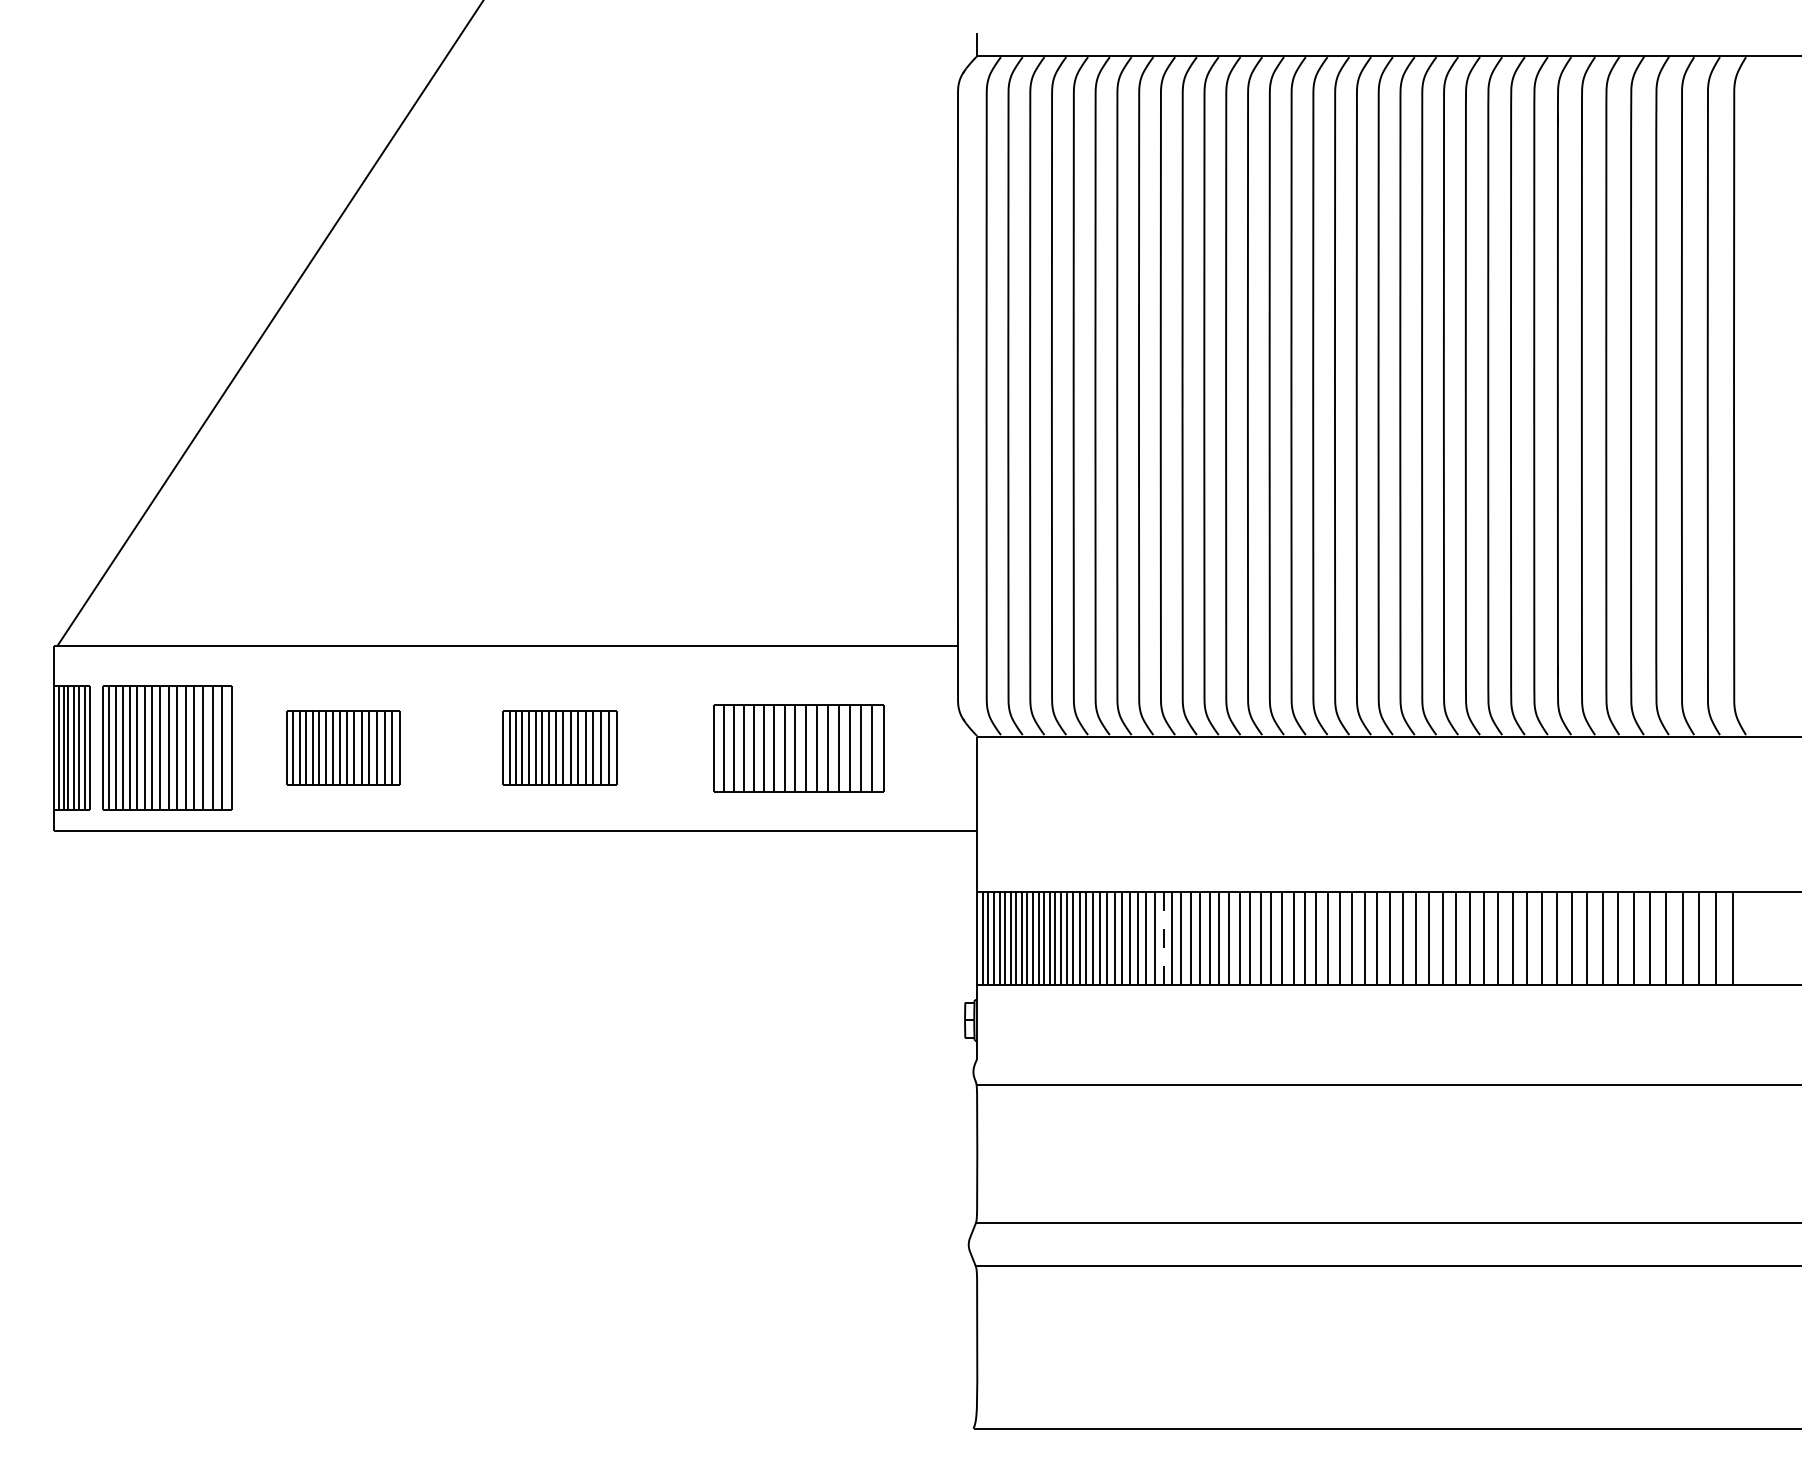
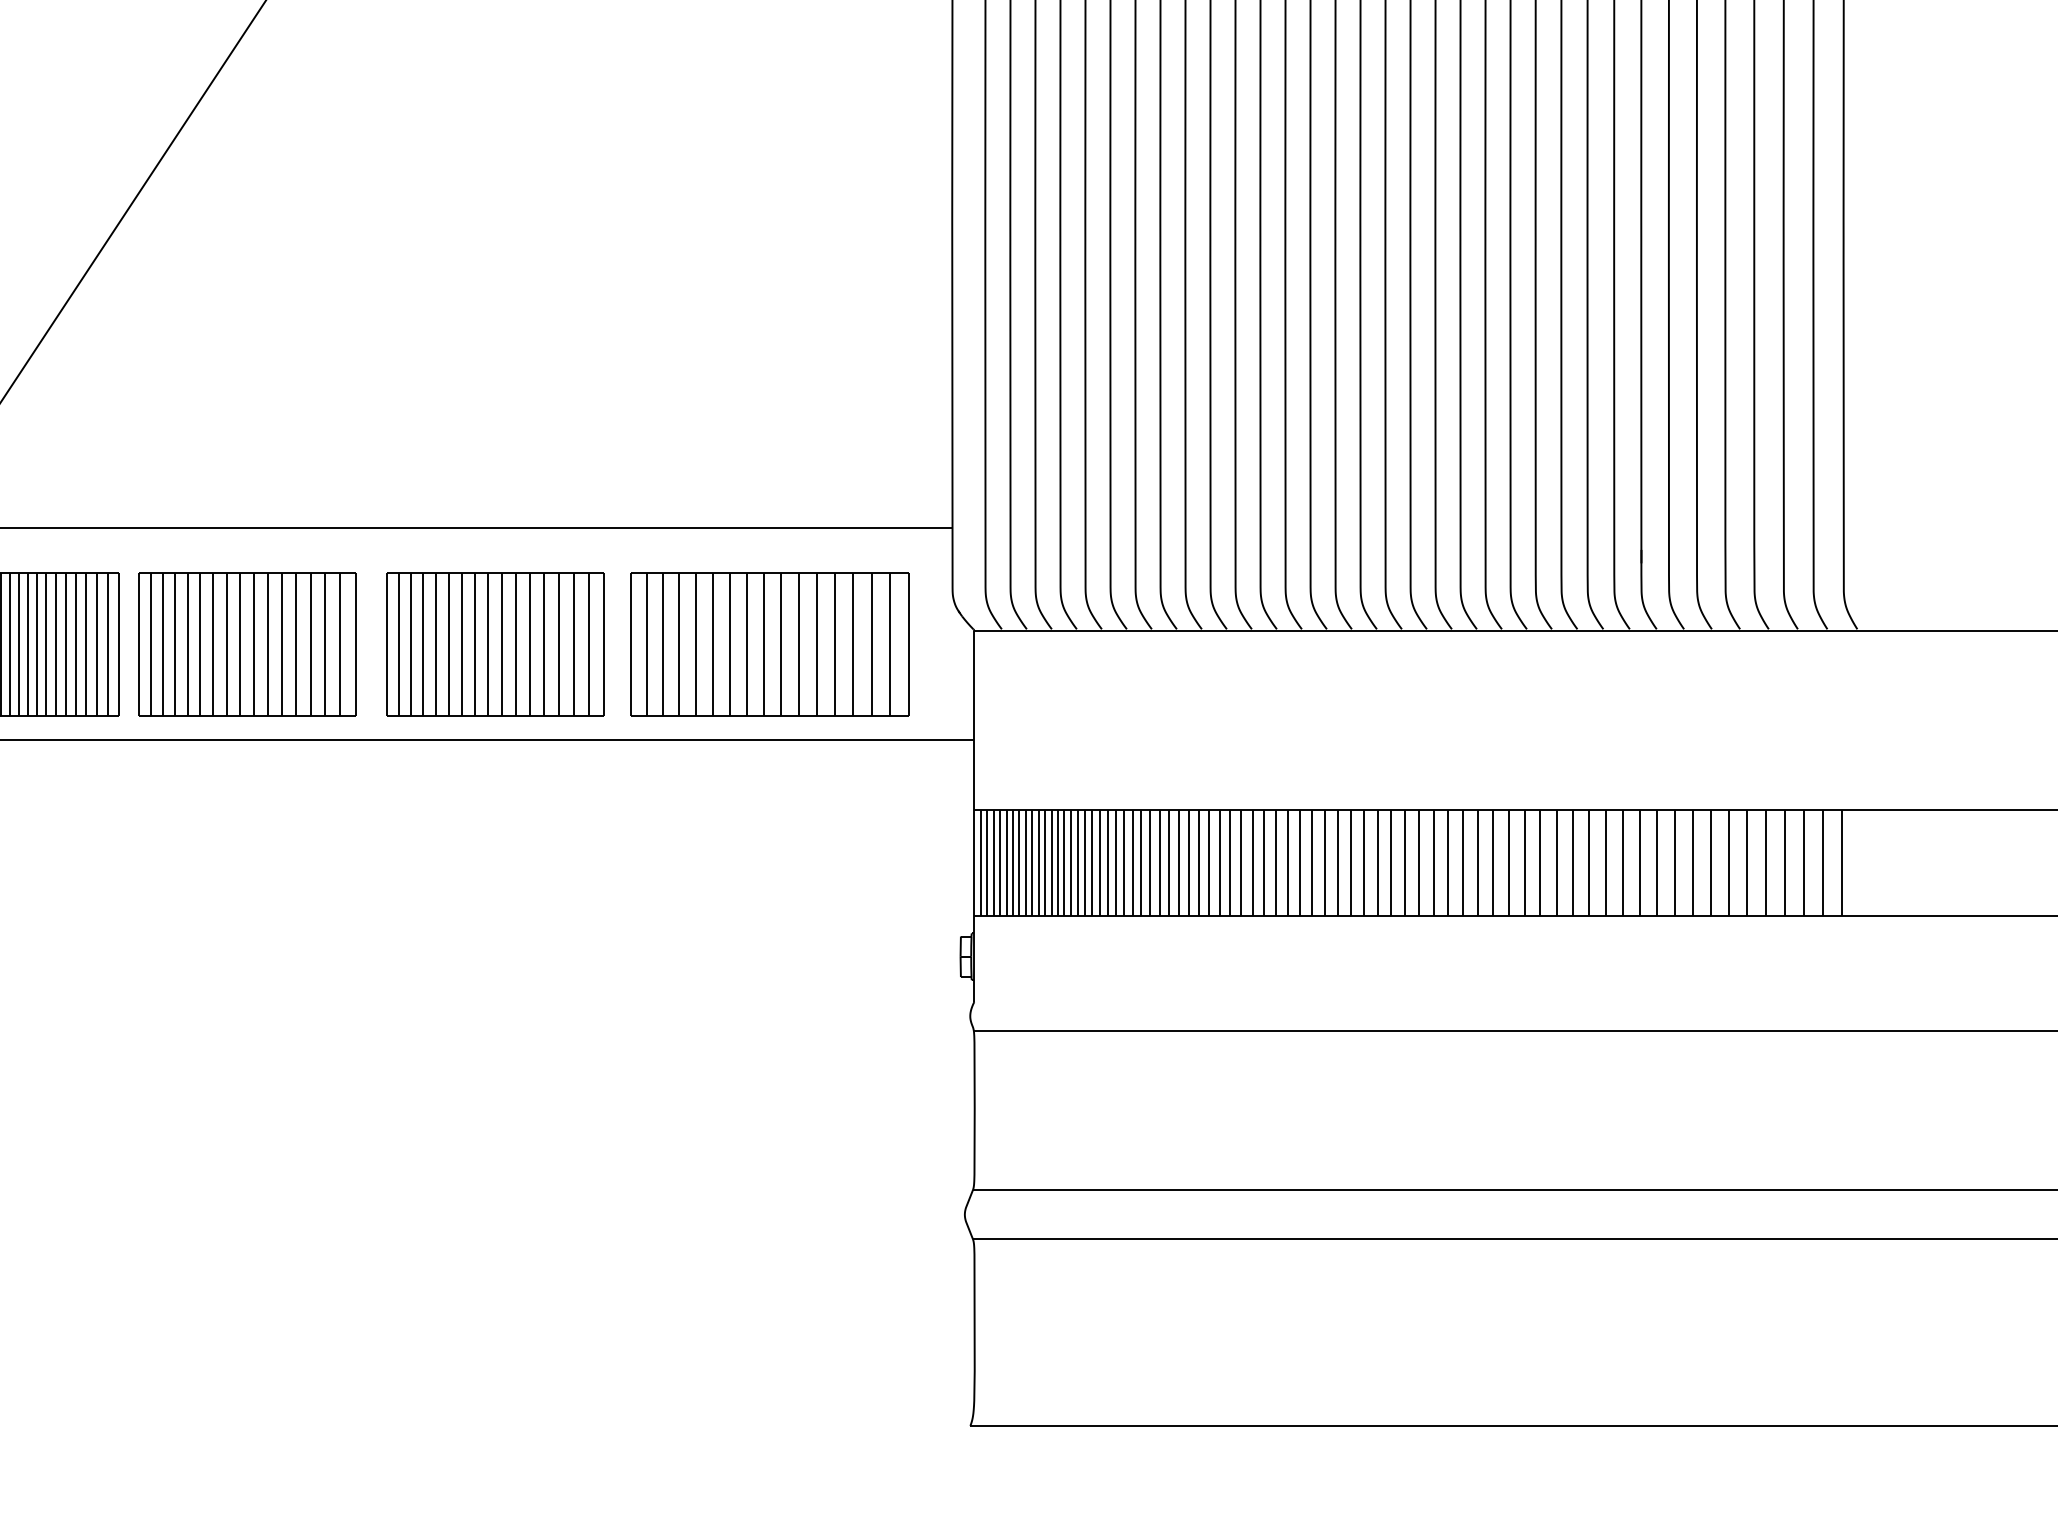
part: (343, 747) -> (246, 643), size x1.67
part: (559, 747) -> (494, 643), size x1.67
part: (798, 747) -> (769, 643), size x1.43
line: (1163, 937) -> (1188, 861), dashed -> solid

